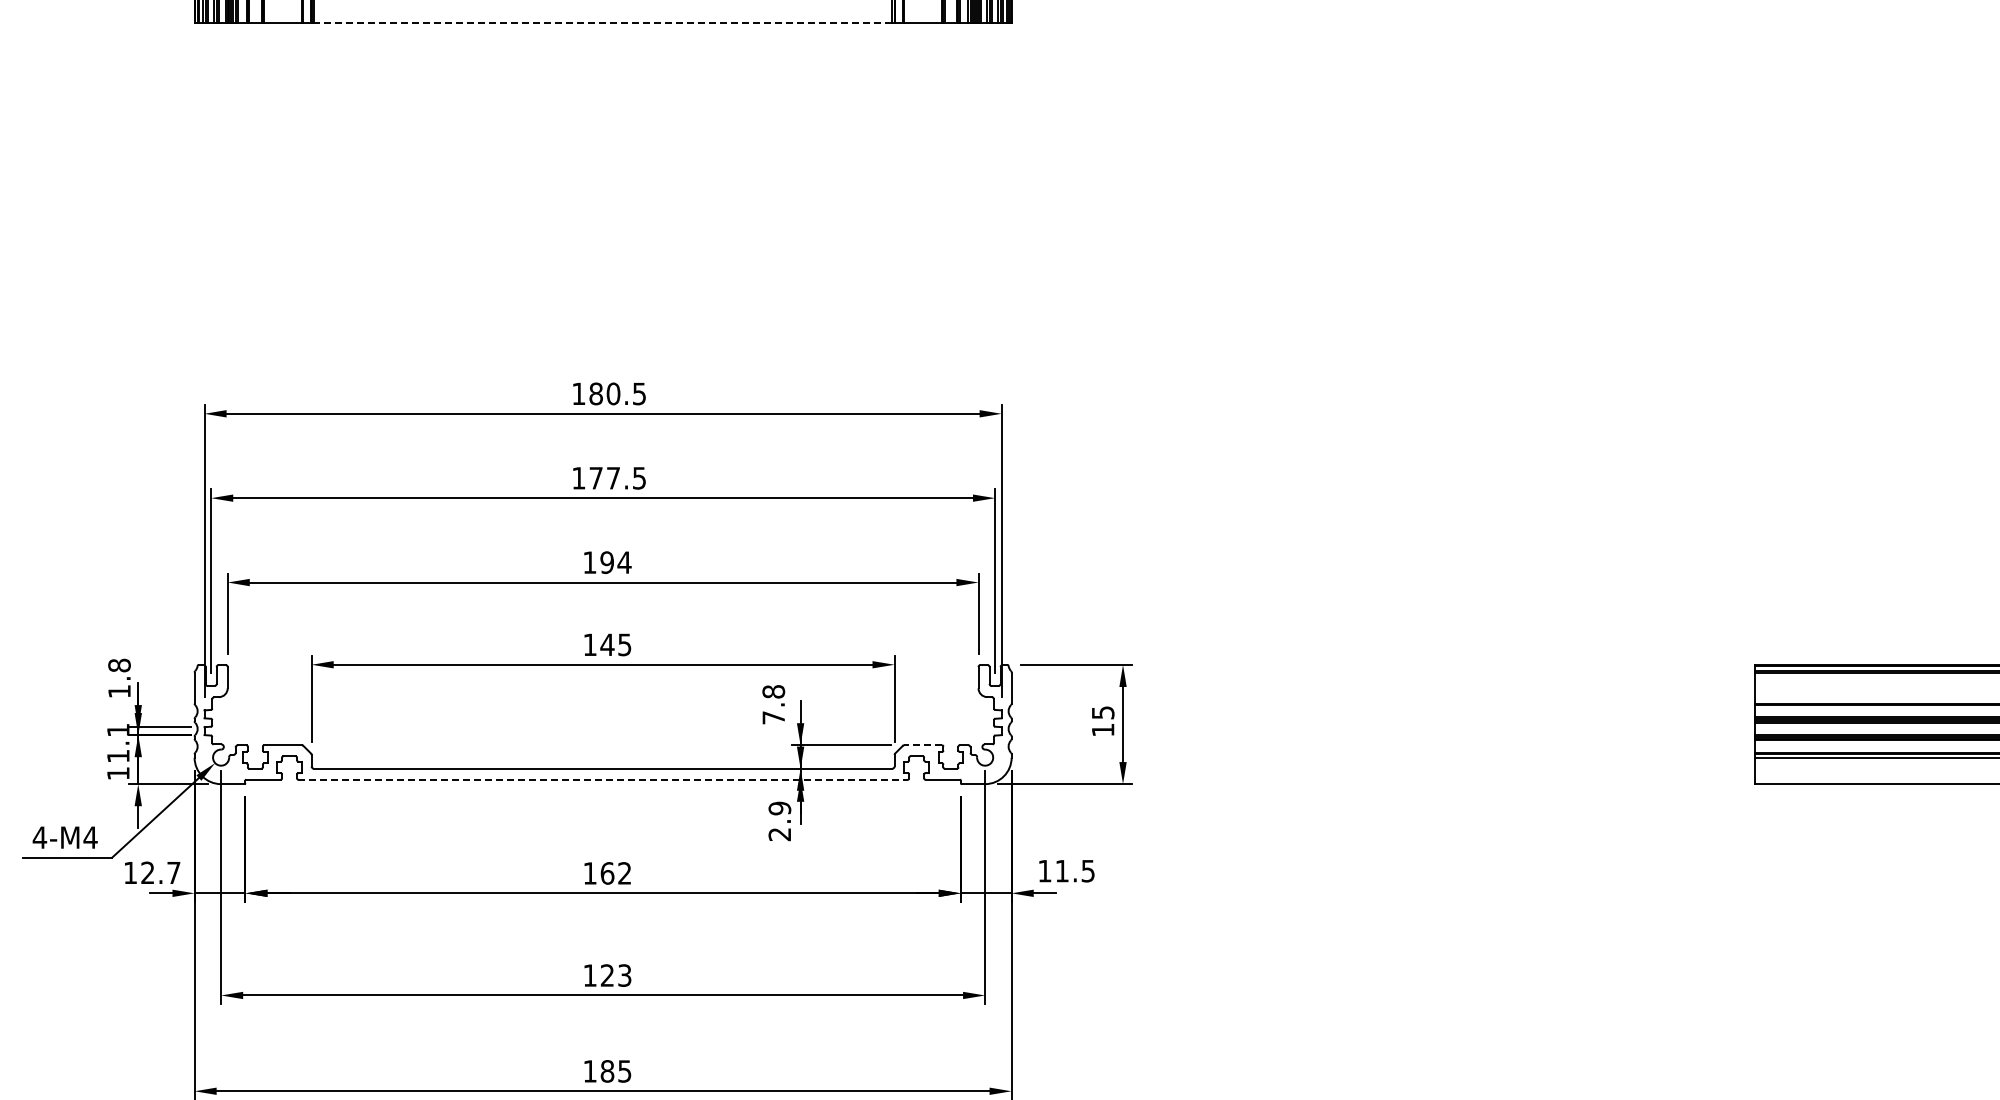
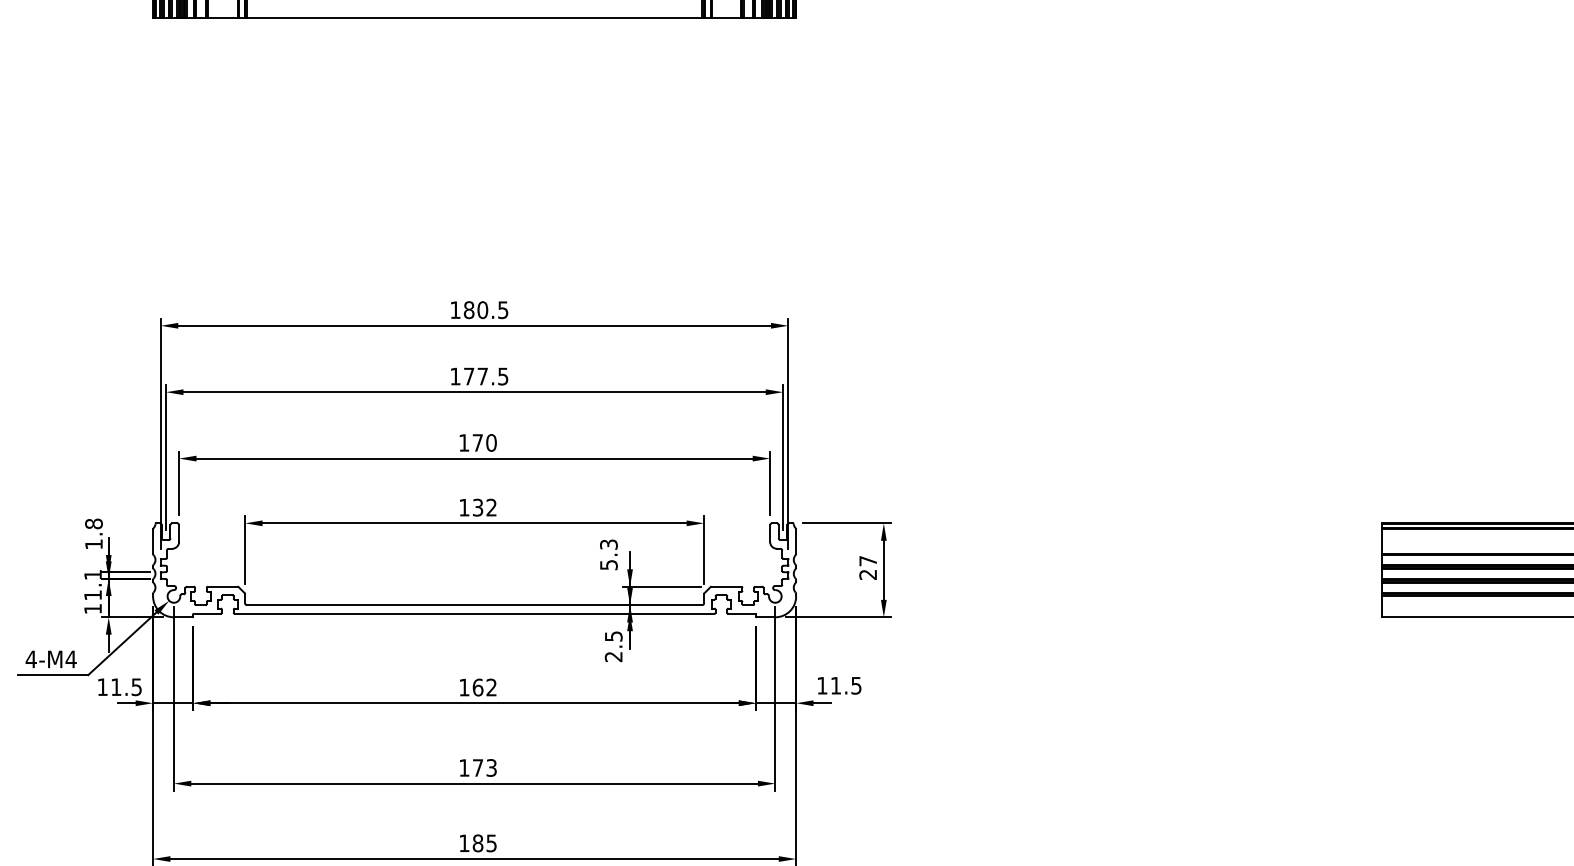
line: (602, 22) -> (474, 17), dashed -> solid
text: (615, 562) -> (484, 442), 194 -> 170
text: (615, 644) -> (484, 507), 145 -> 132
text: (773, 704) -> (608, 554), 7.8 -> 5.3
text: (1102, 721) -> (867, 567), 15 -> 27
line: (923, 745) -> (726, 586), dashed -> solid
line: (603, 779) -> (474, 613), dashed -> solid
text: (779, 808) -> (613, 636), 2.9 -> 2.5
text: (160, 872) -> (126, 686), 12.7 -> 11.5
text: (606, 975) -> (477, 767), 123 -> 173

